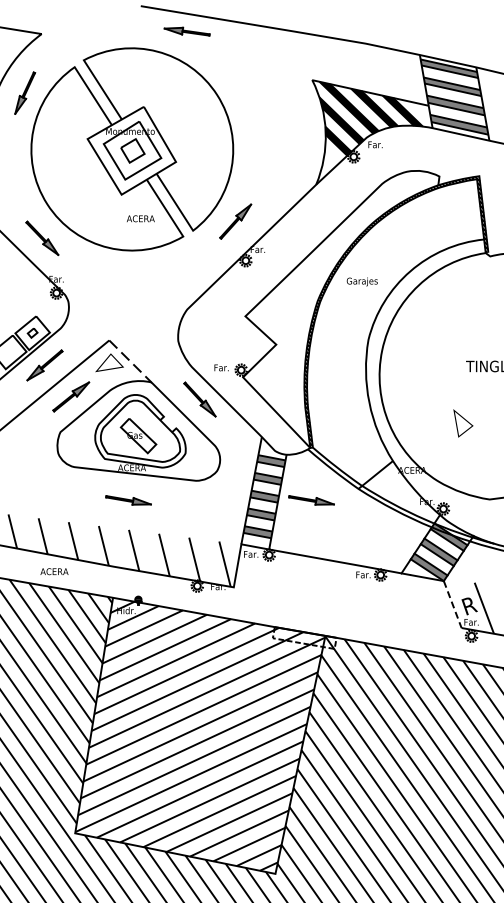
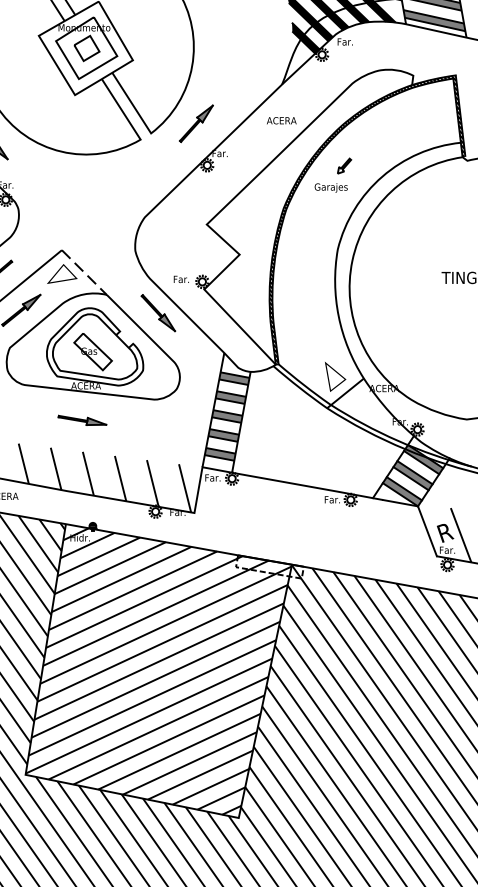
text: (140, 218) -> (281, 120), moved
part: (374, 261) -> (344, 166), added
part: (463, 423) -> (335, 376), moved
part: (311, 500) -> (277, 420), removed
line: (452, 605) -> (427, 532), dashed -> solid

